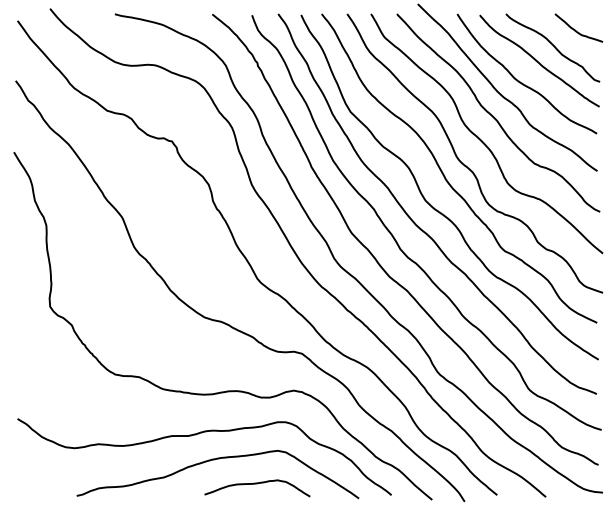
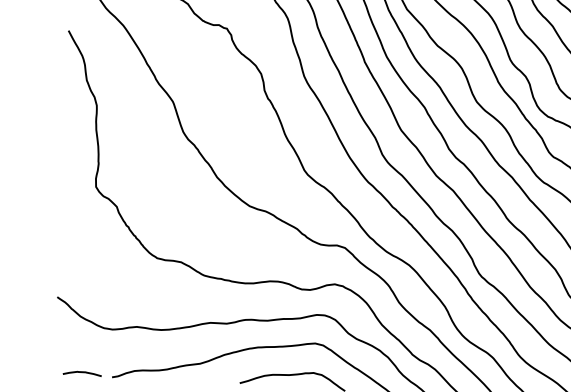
curve: (46, 493) -> (82, 373), added

